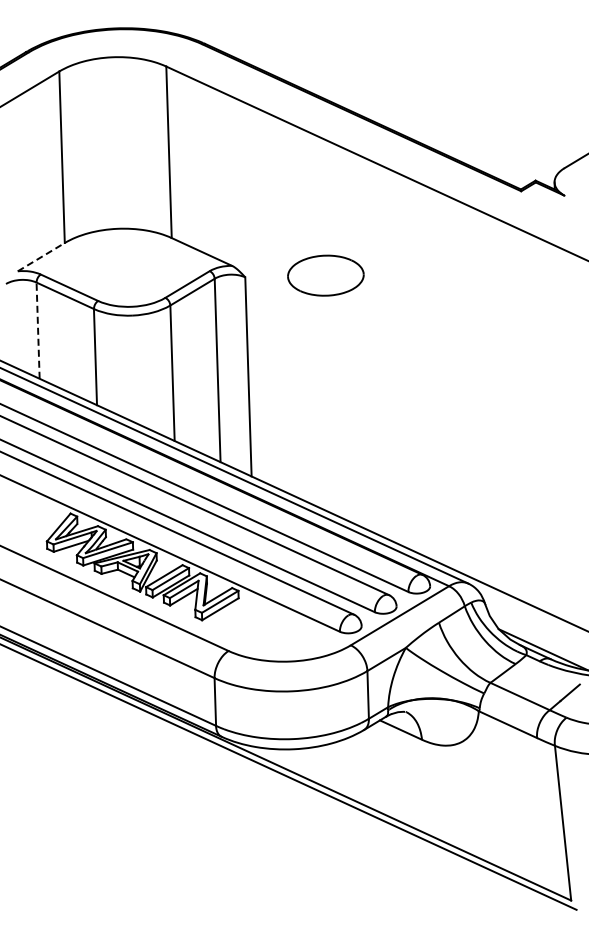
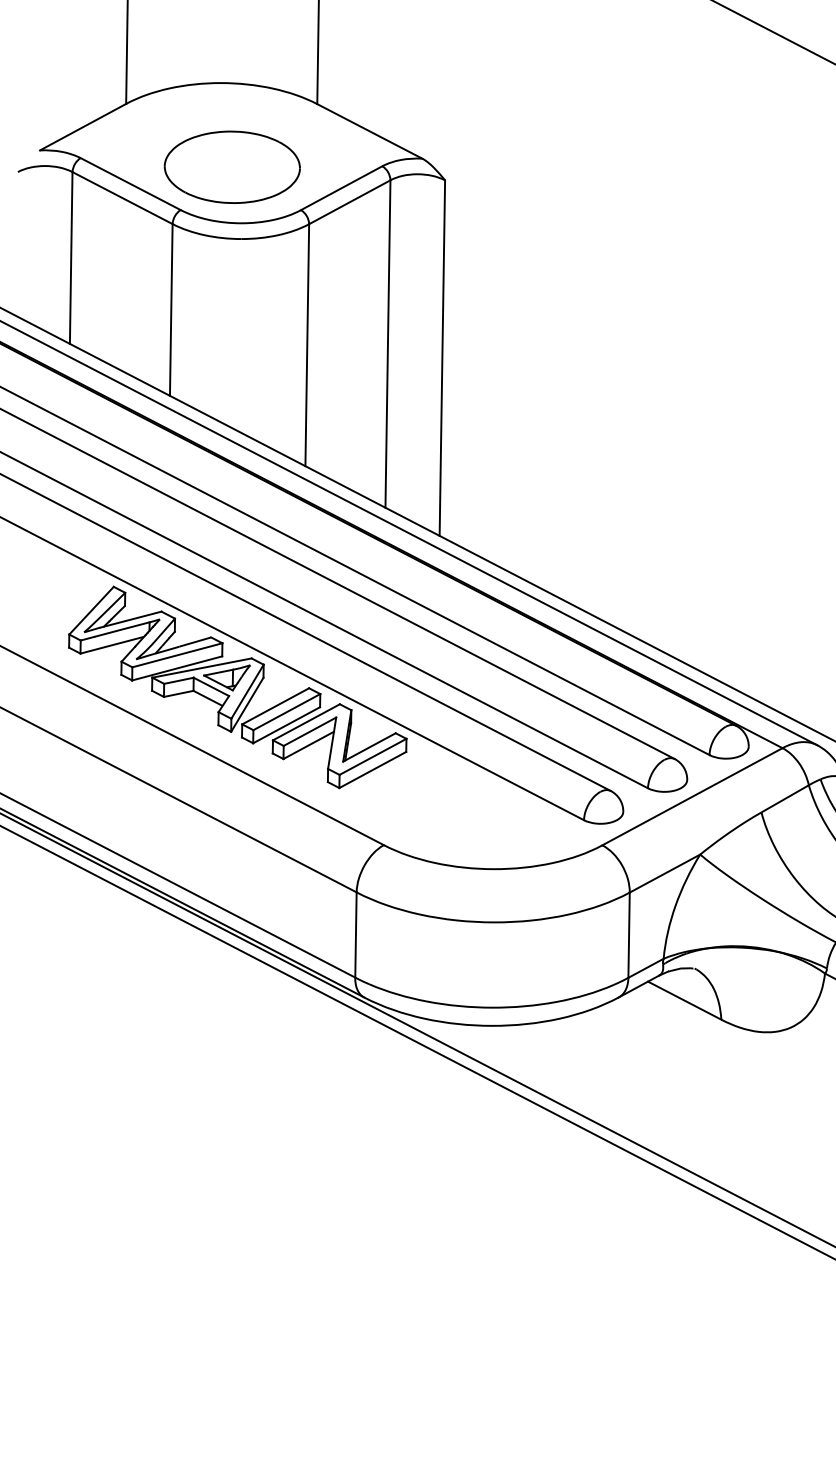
line: (41, 256) -> (83, 126), dashed -> solid
part: (325, 275) -> (231, 166), moved
line: (38, 330) -> (71, 257), dashed -> solid

